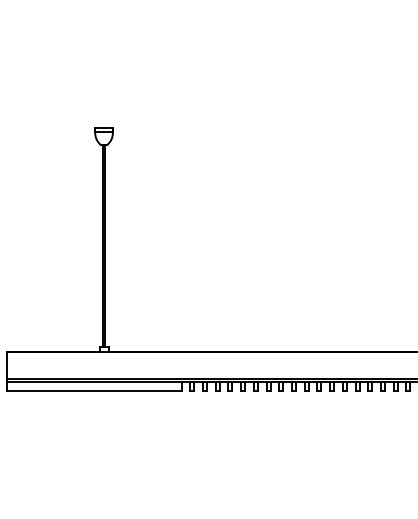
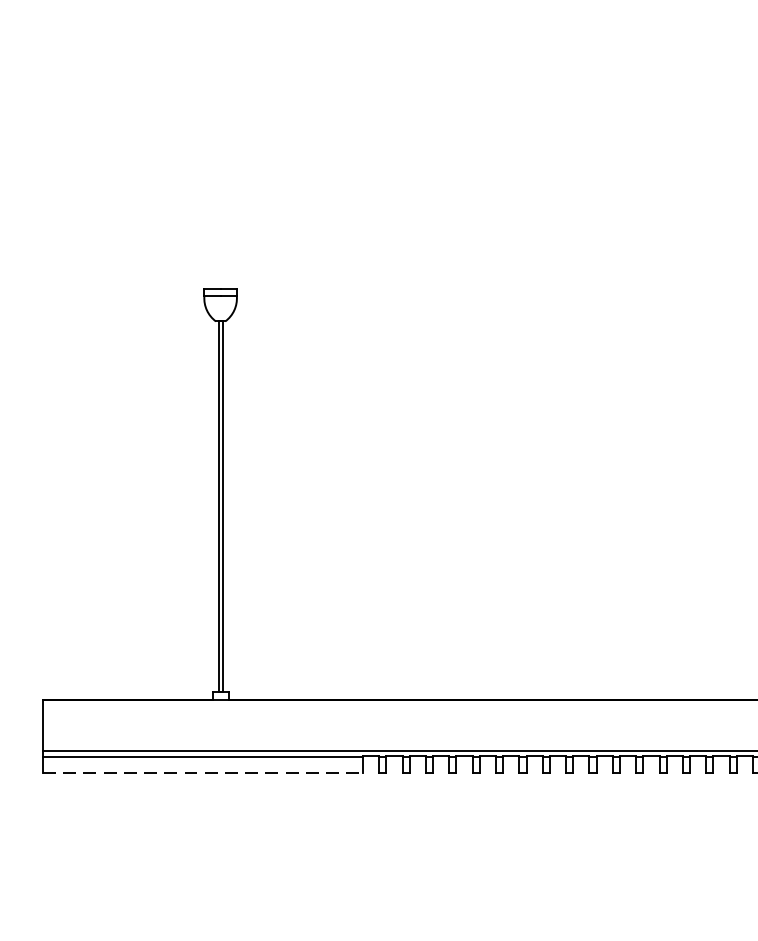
line: (94, 391) -> (203, 773), solid -> dashed

